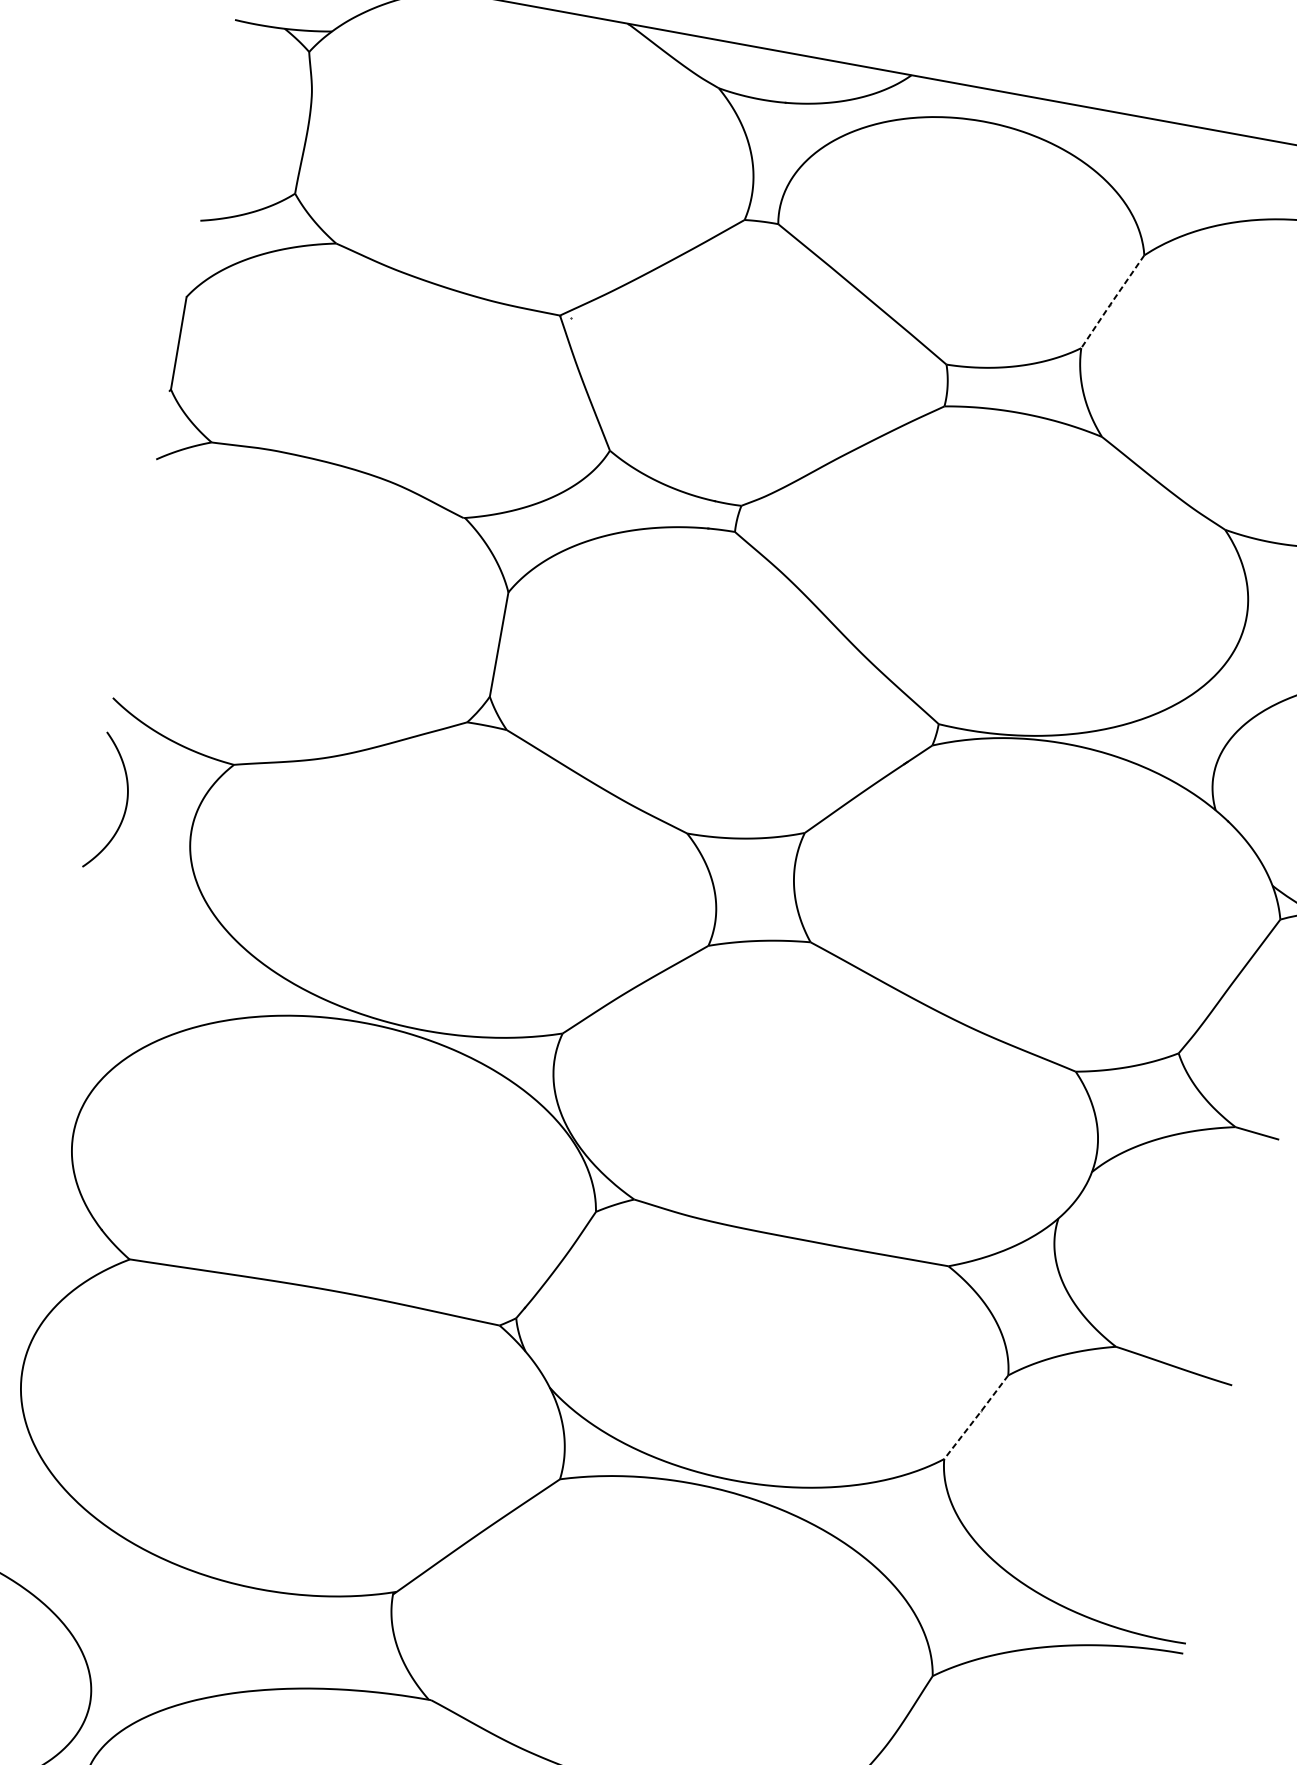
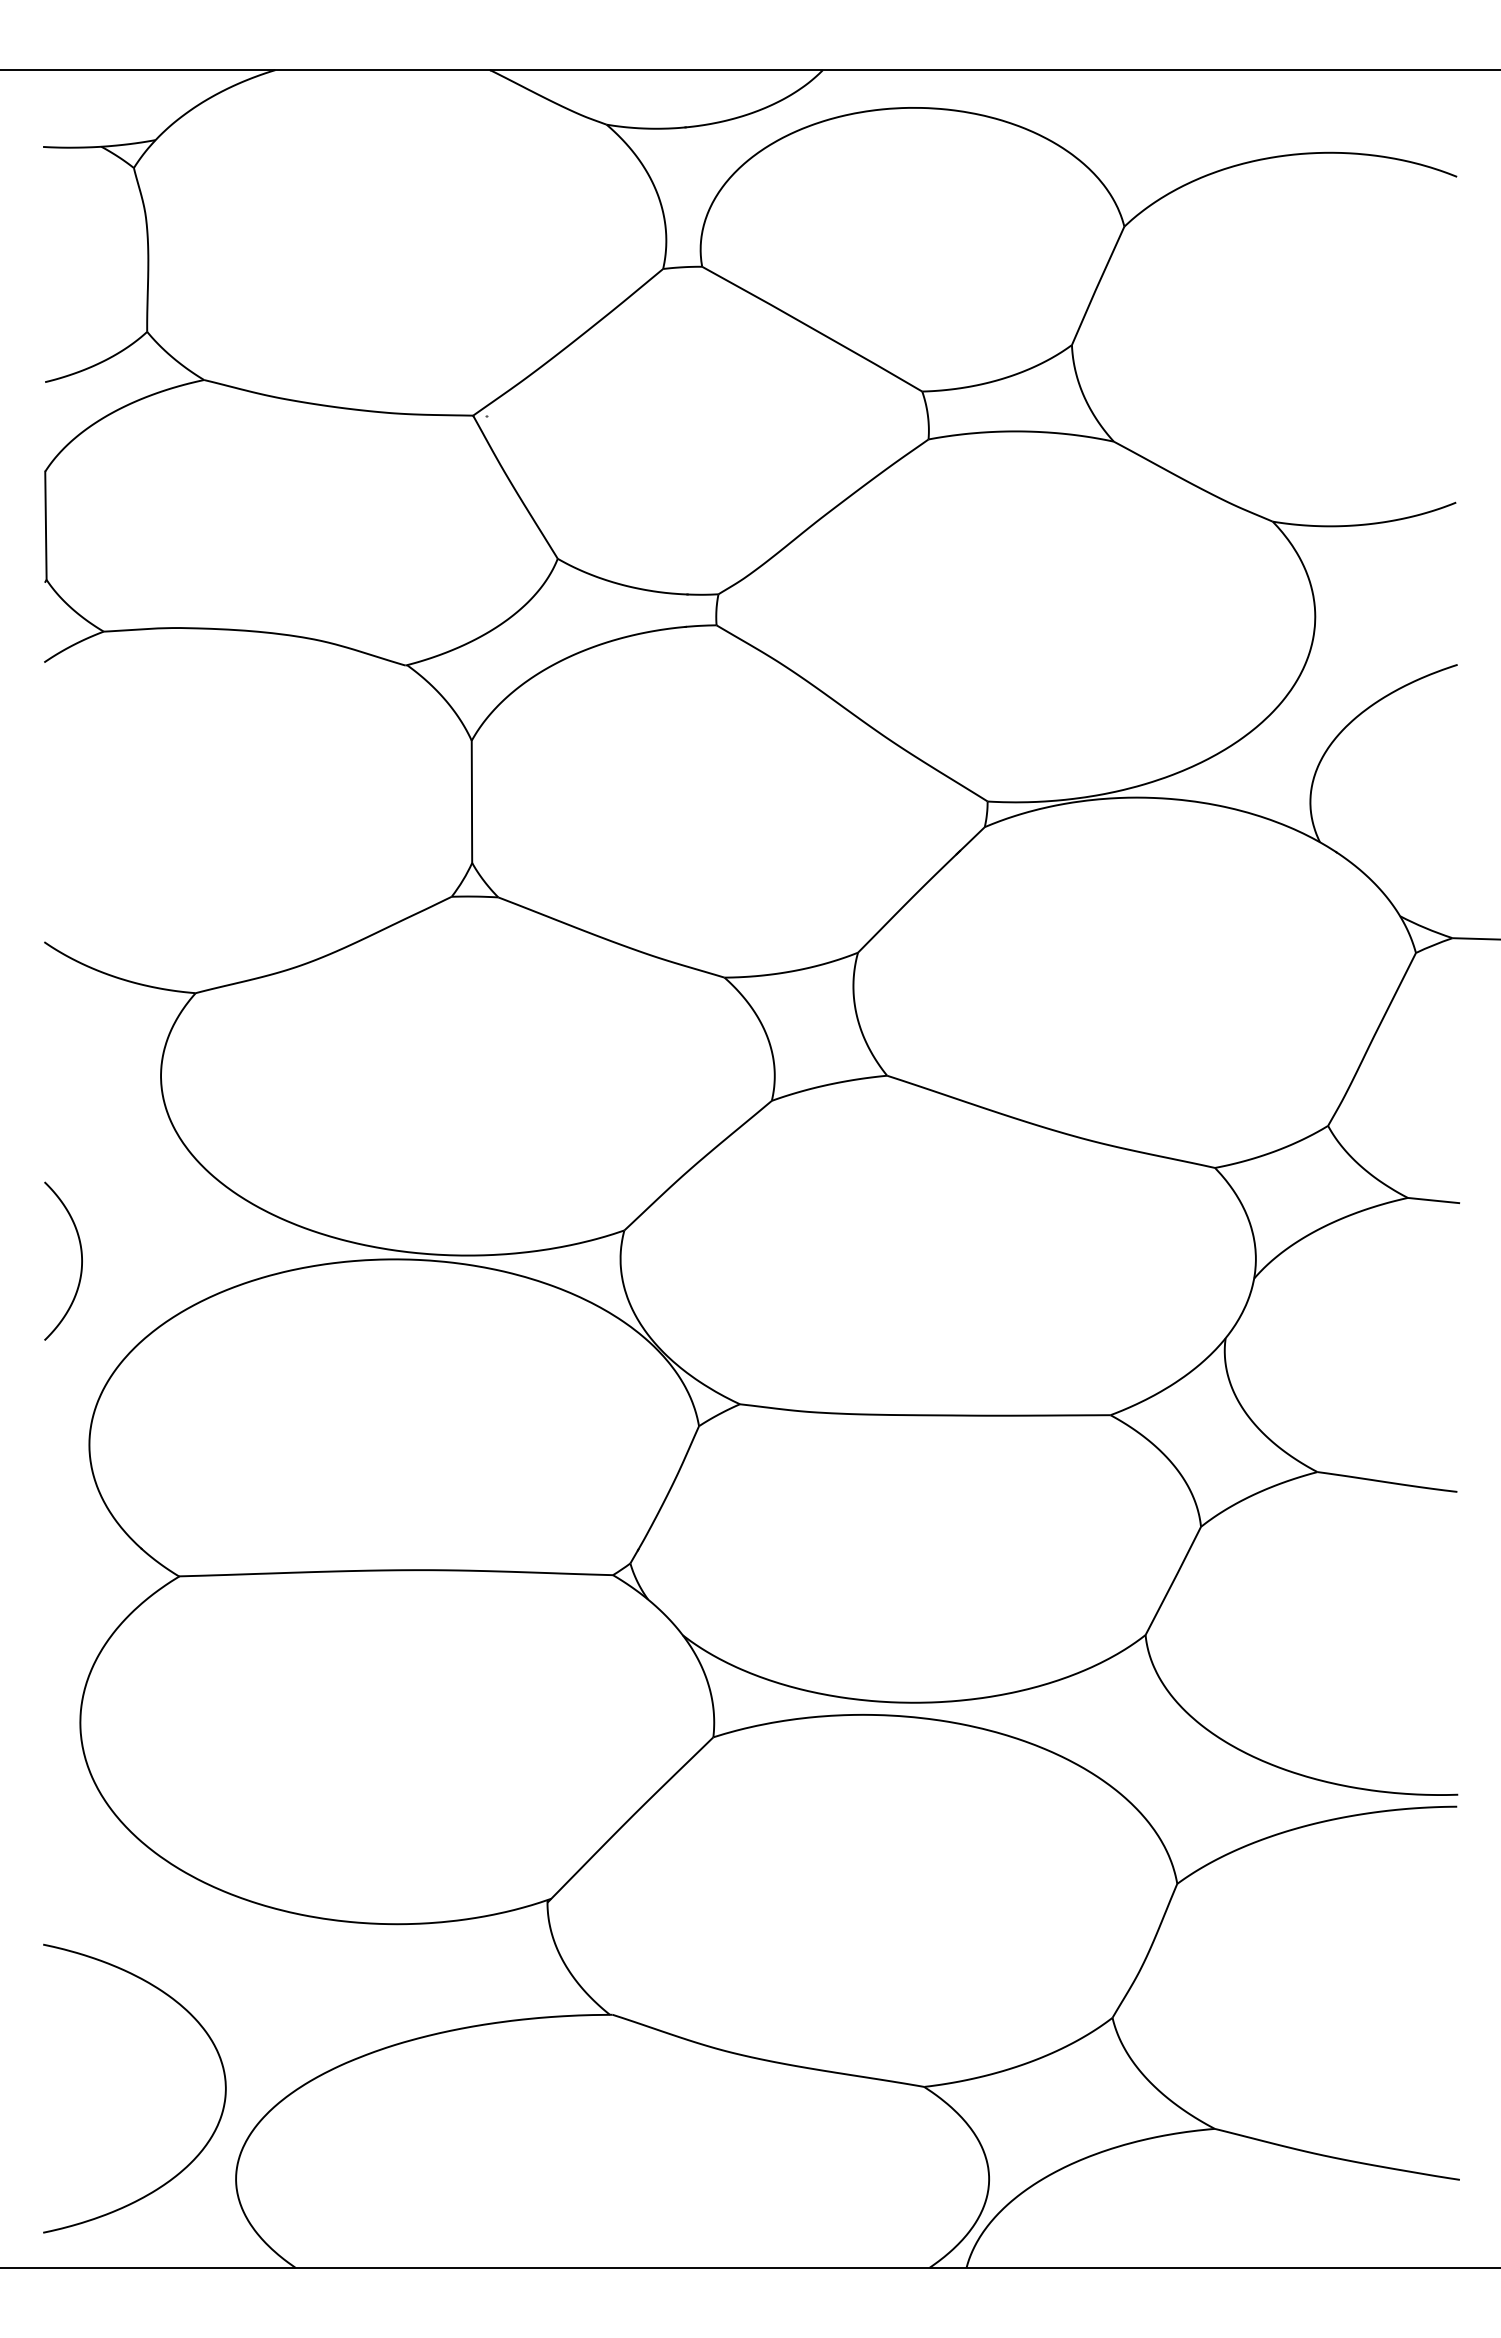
line: (1112, 302) -> (1097, 286), dashed -> solid
curve: (126, 804) -> (81, 1260), moved
line: (976, 1416) -> (1173, 1580), dashed -> solid

